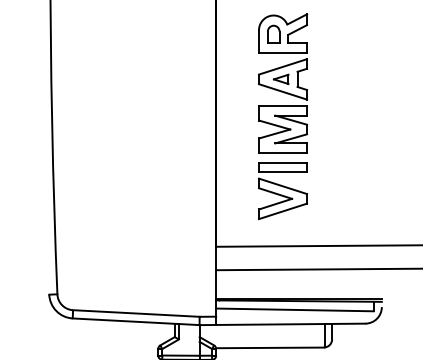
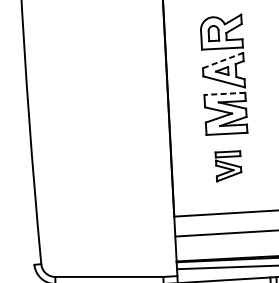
line: (283, 66) -> (223, 60), solid -> dashed
line: (282, 106) -> (224, 94), solid -> dashed
part: (282, 191) -> (228, 166), size x0.6

